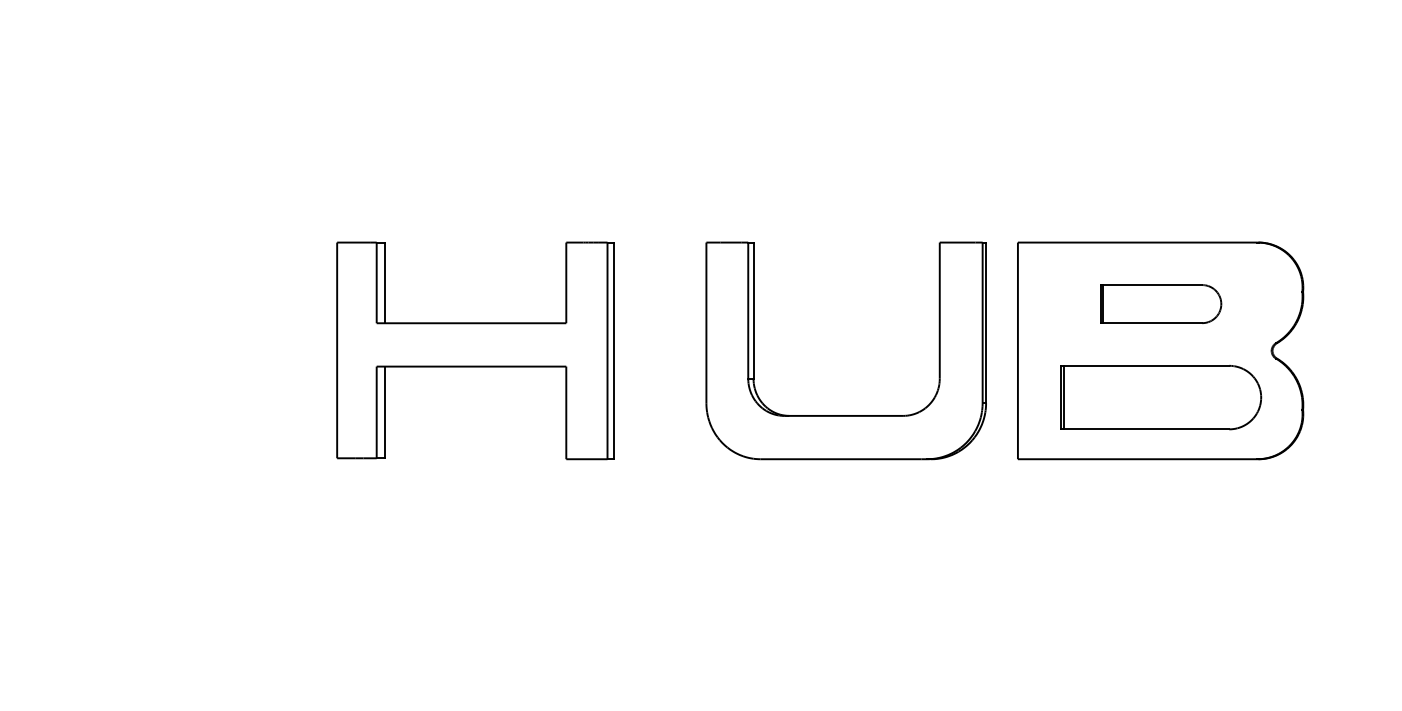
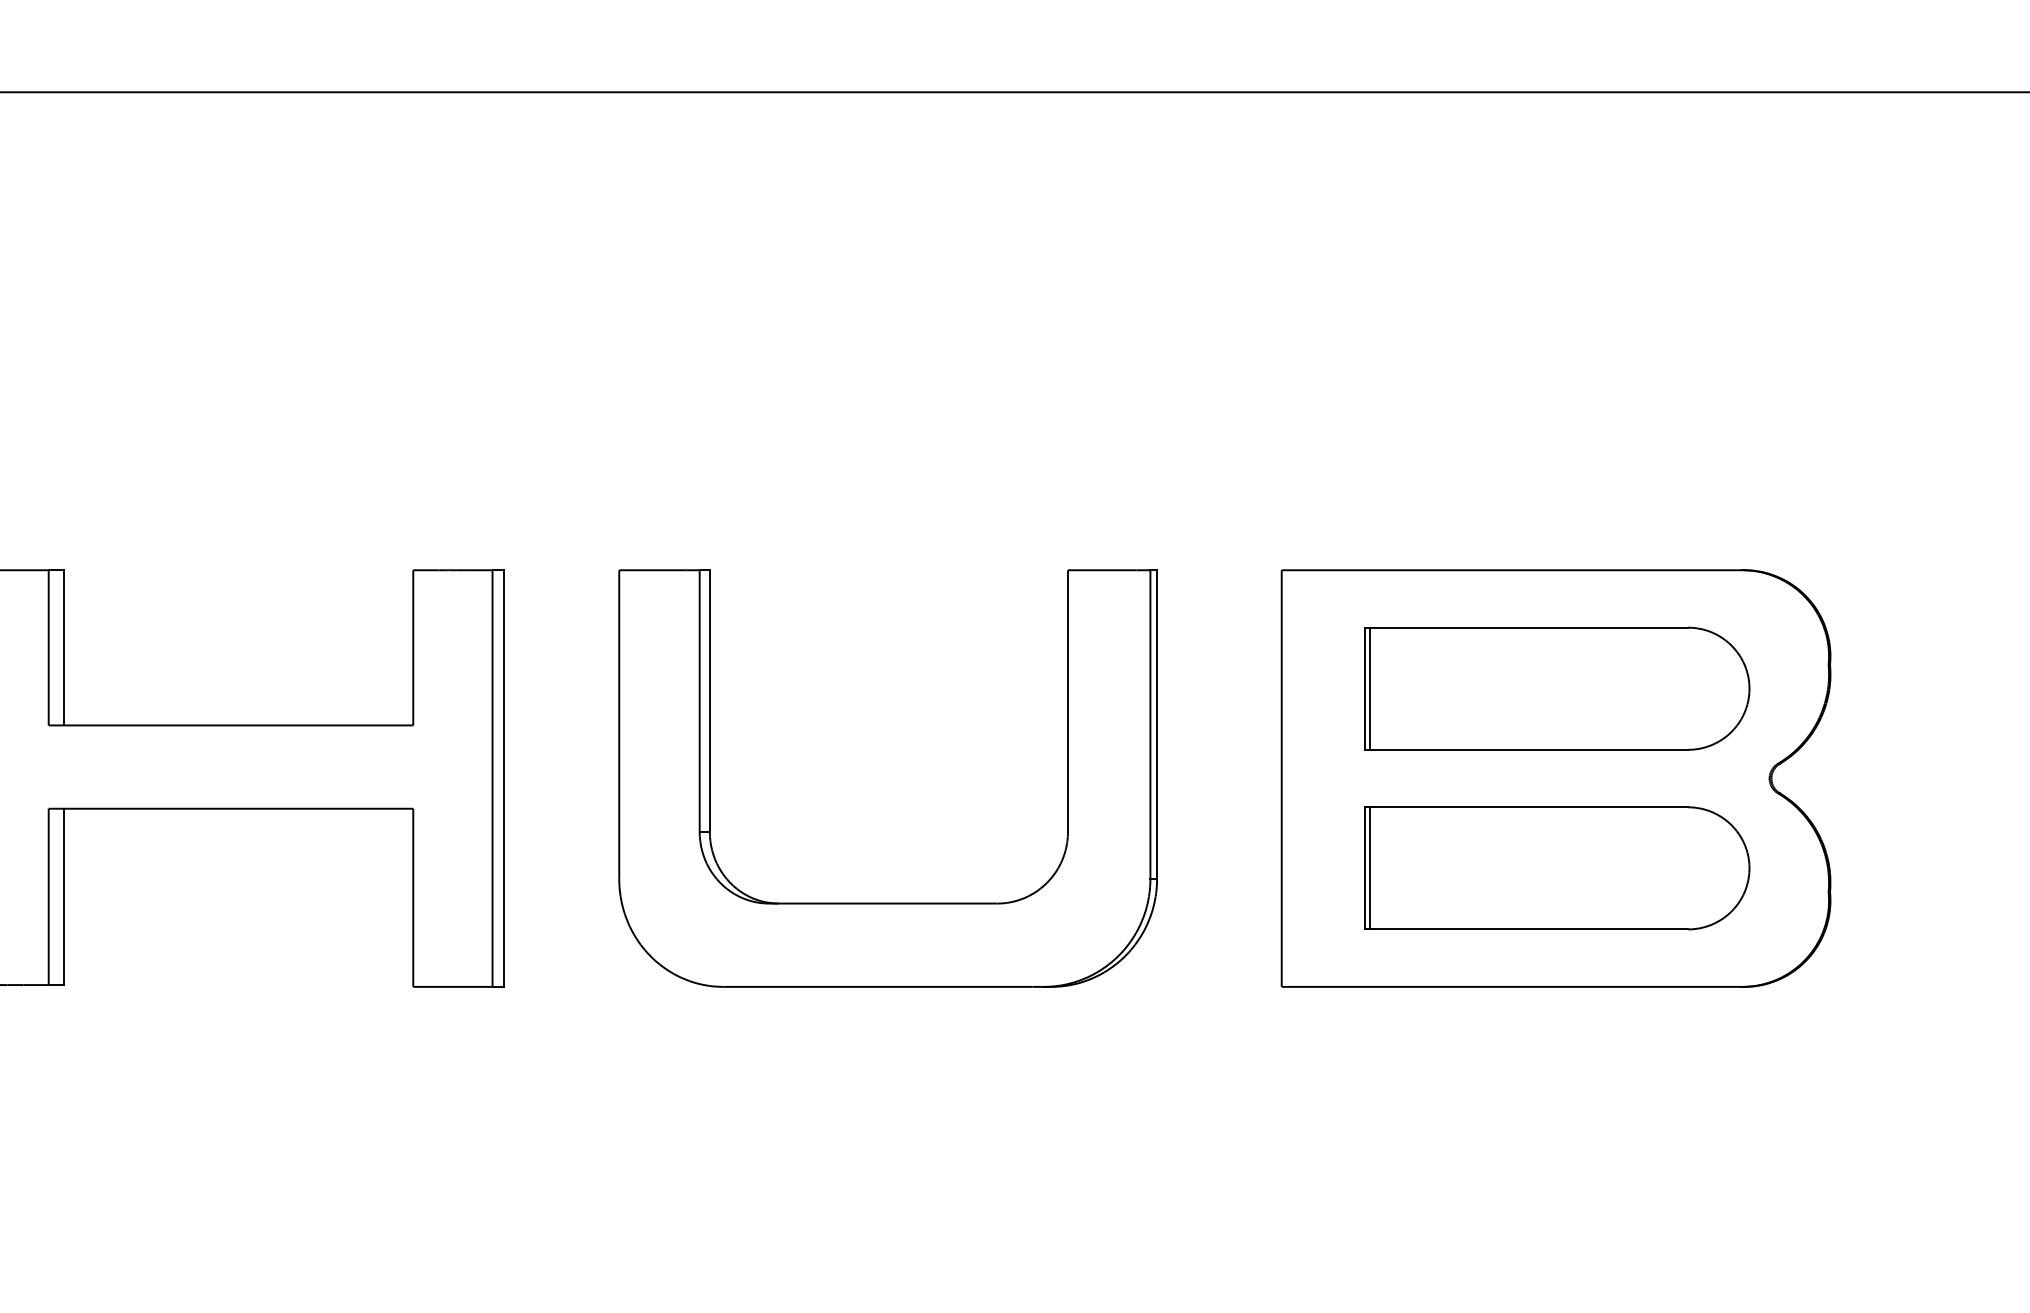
part: (1161, 303) -> (1557, 687), size x1.67
part: (845, 415) -> (886, 902), moved

